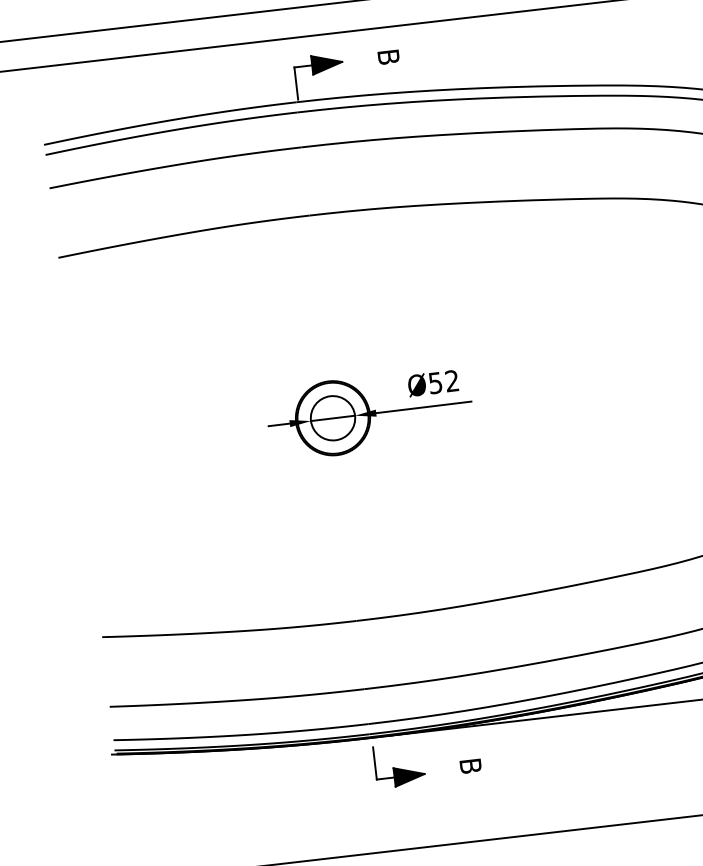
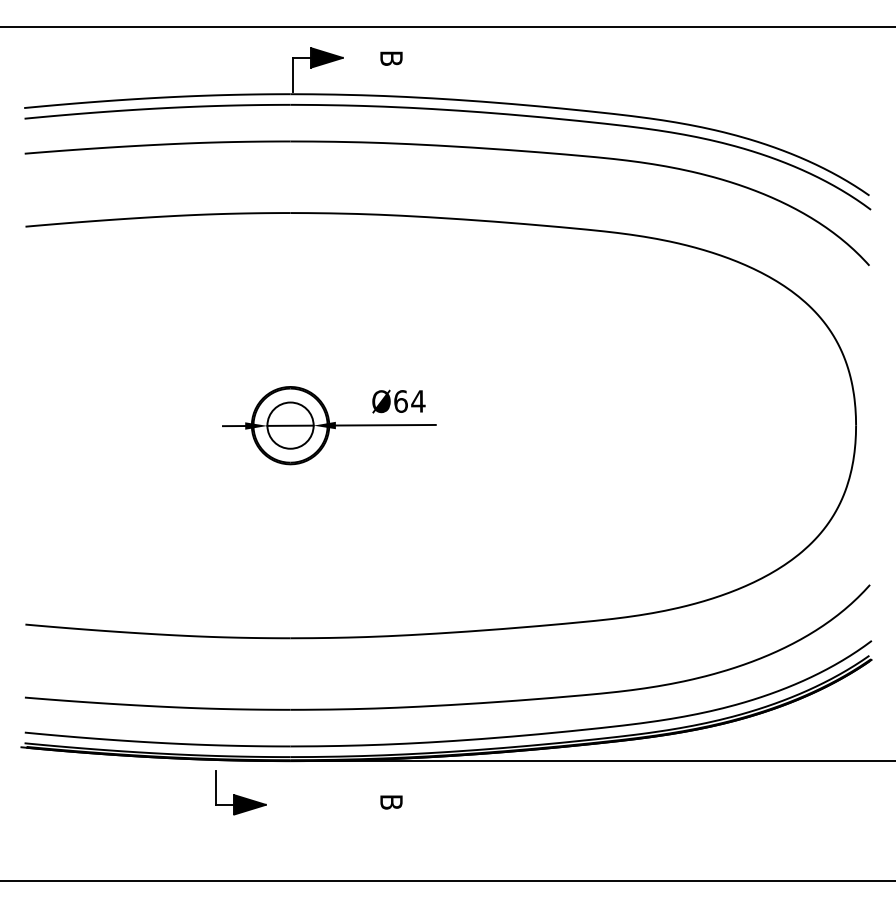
text: (443, 382) -> (409, 401), Ø52 -> Ø64
part: (399, 765) -> (240, 792), moved

